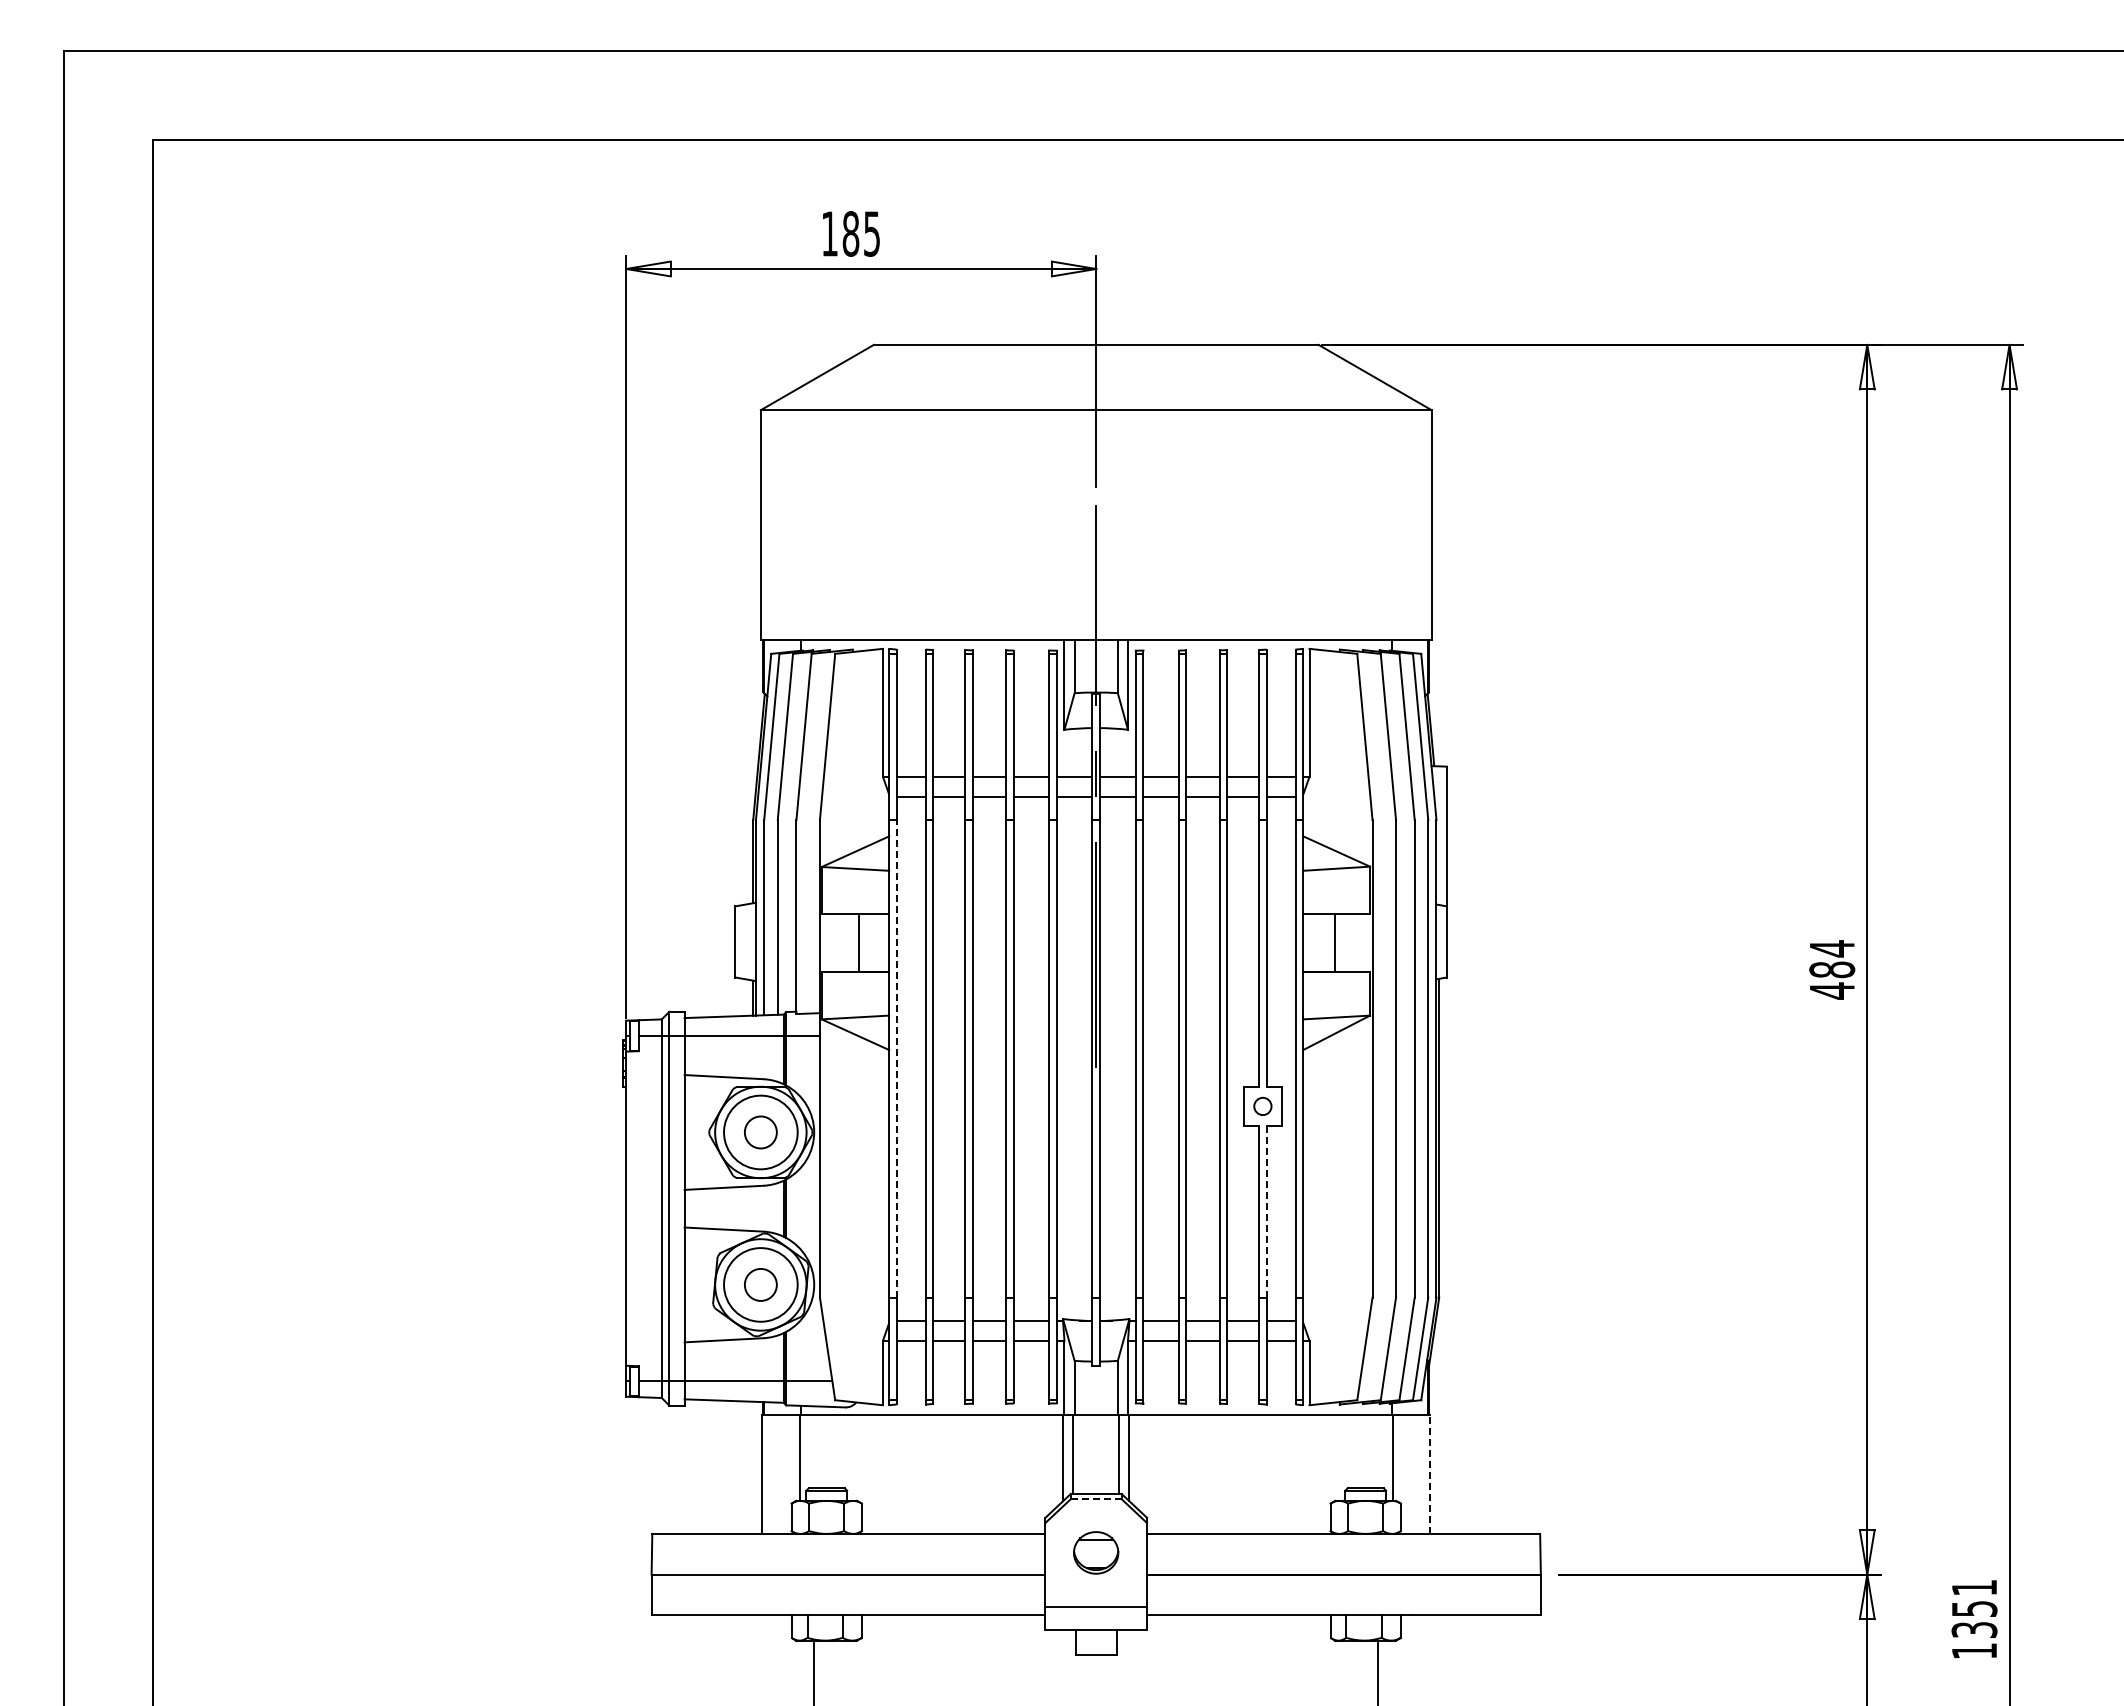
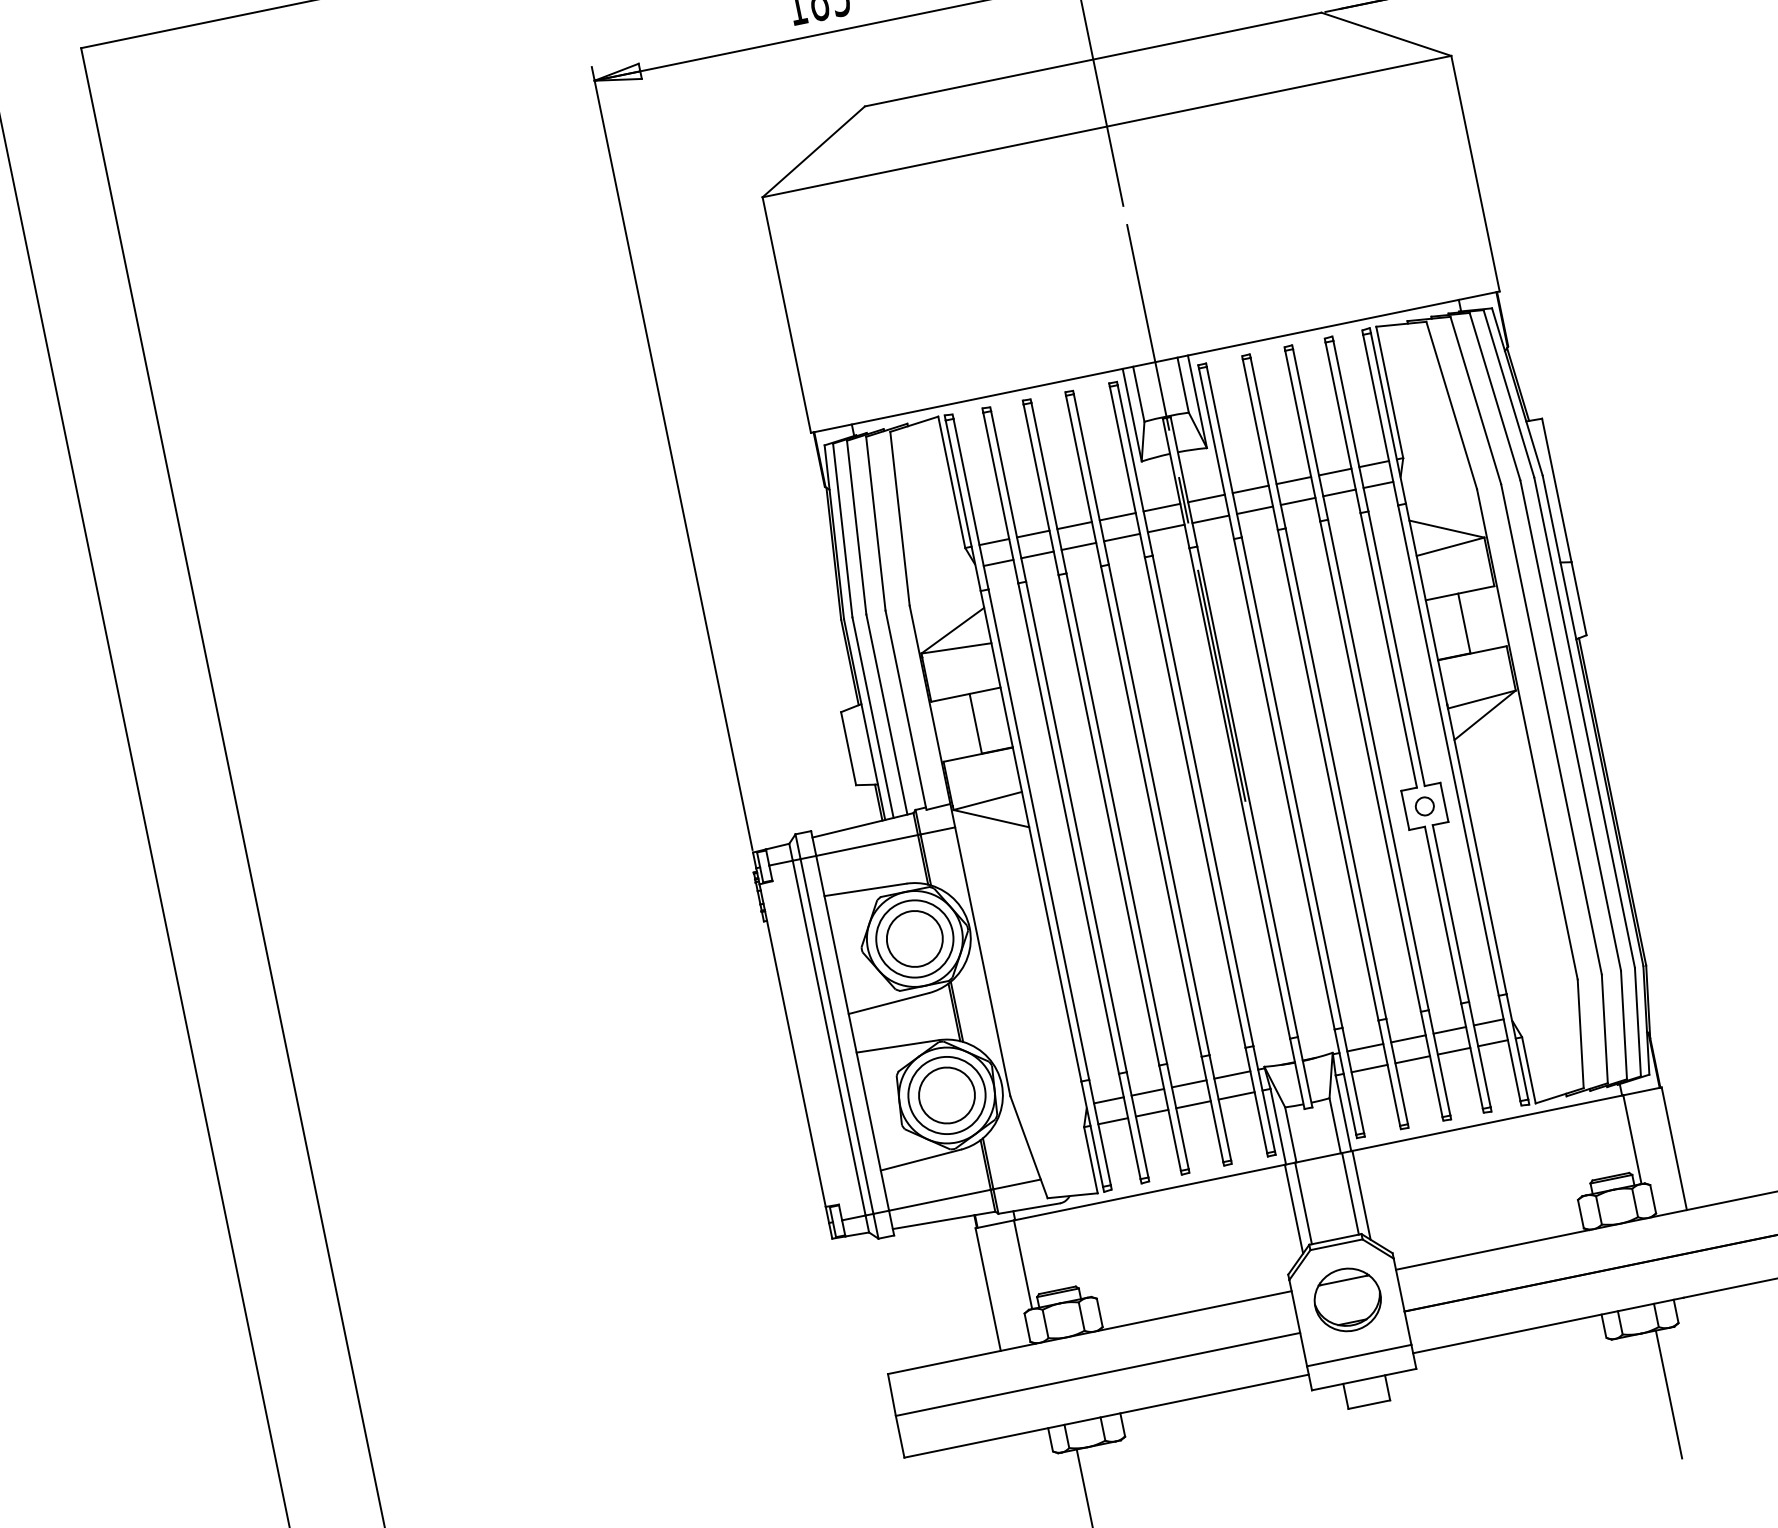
line: (896, 1058) -> (1038, 834), dashed -> solid
circle: (760, 1132) -> (914, 939), size x1.67
line: (1266, 1211) -> (1450, 913), dashed -> solid
circle: (760, 1284) -> (946, 1095), size x1.67
line: (1430, 1474) -> (1674, 1149), dashed -> solid
line: (1095, 1499) -> (1335, 1245), dashed -> solid
part: (1095, 1552) -> (1346, 1299), size x1.43

